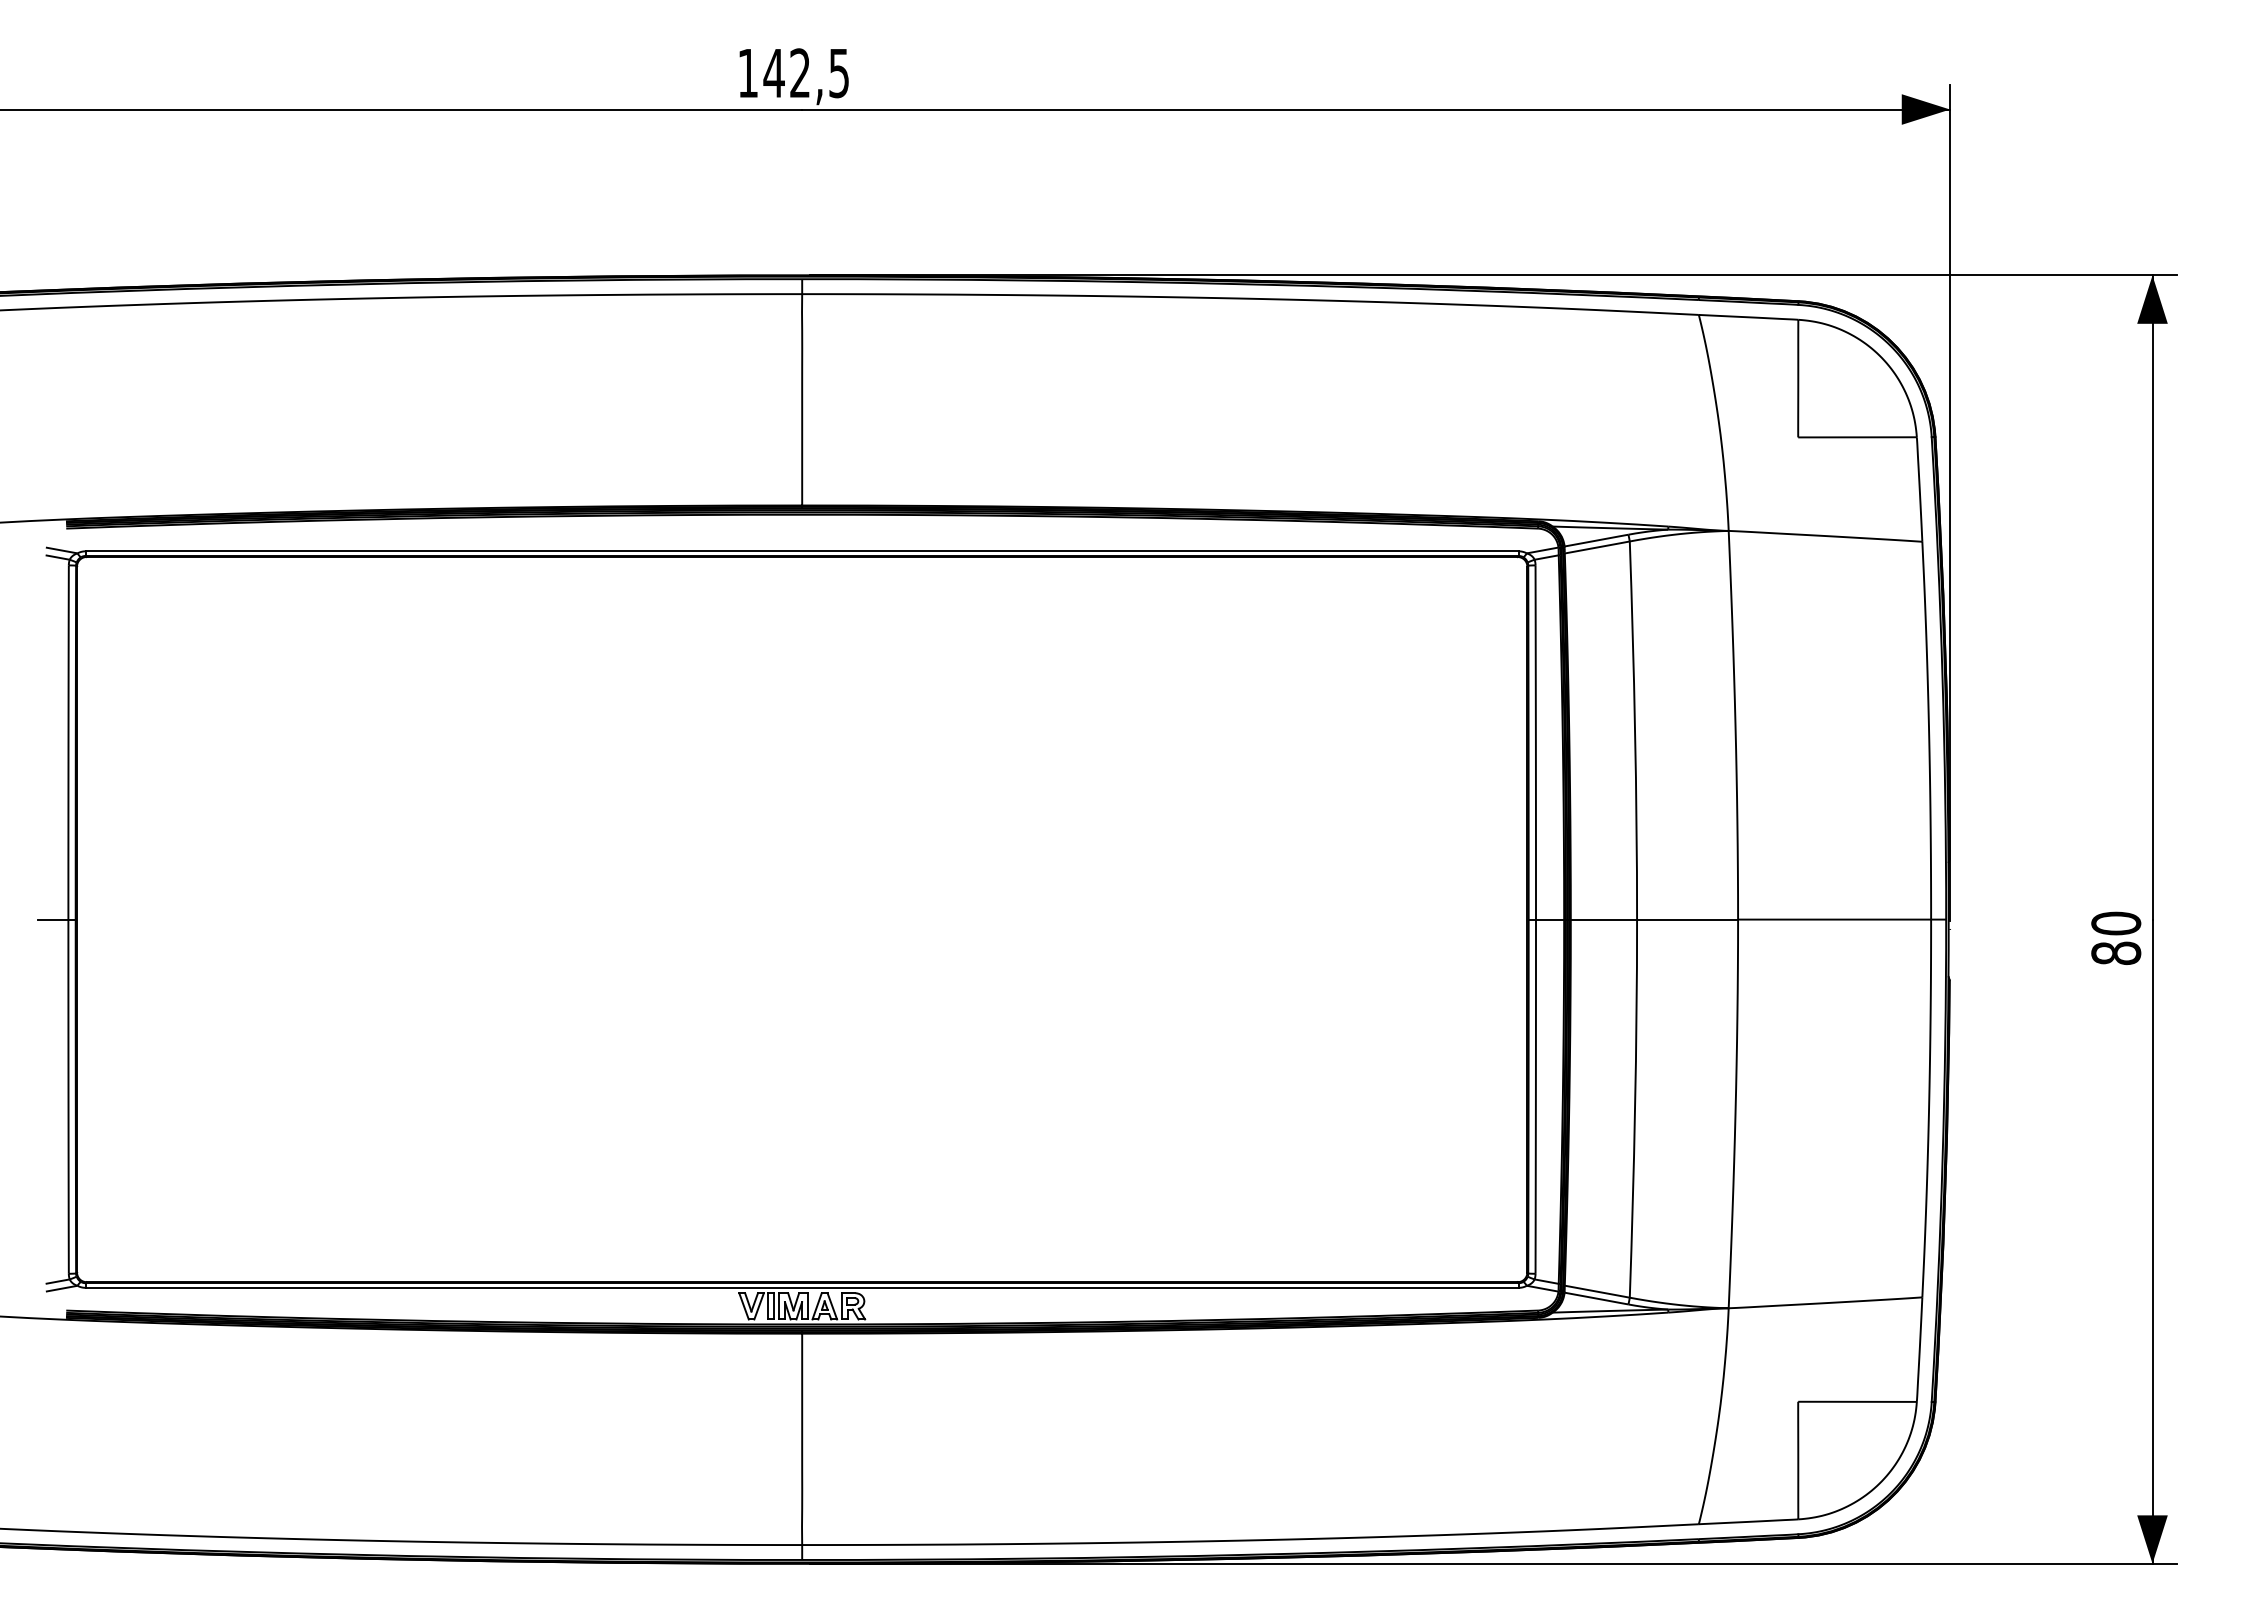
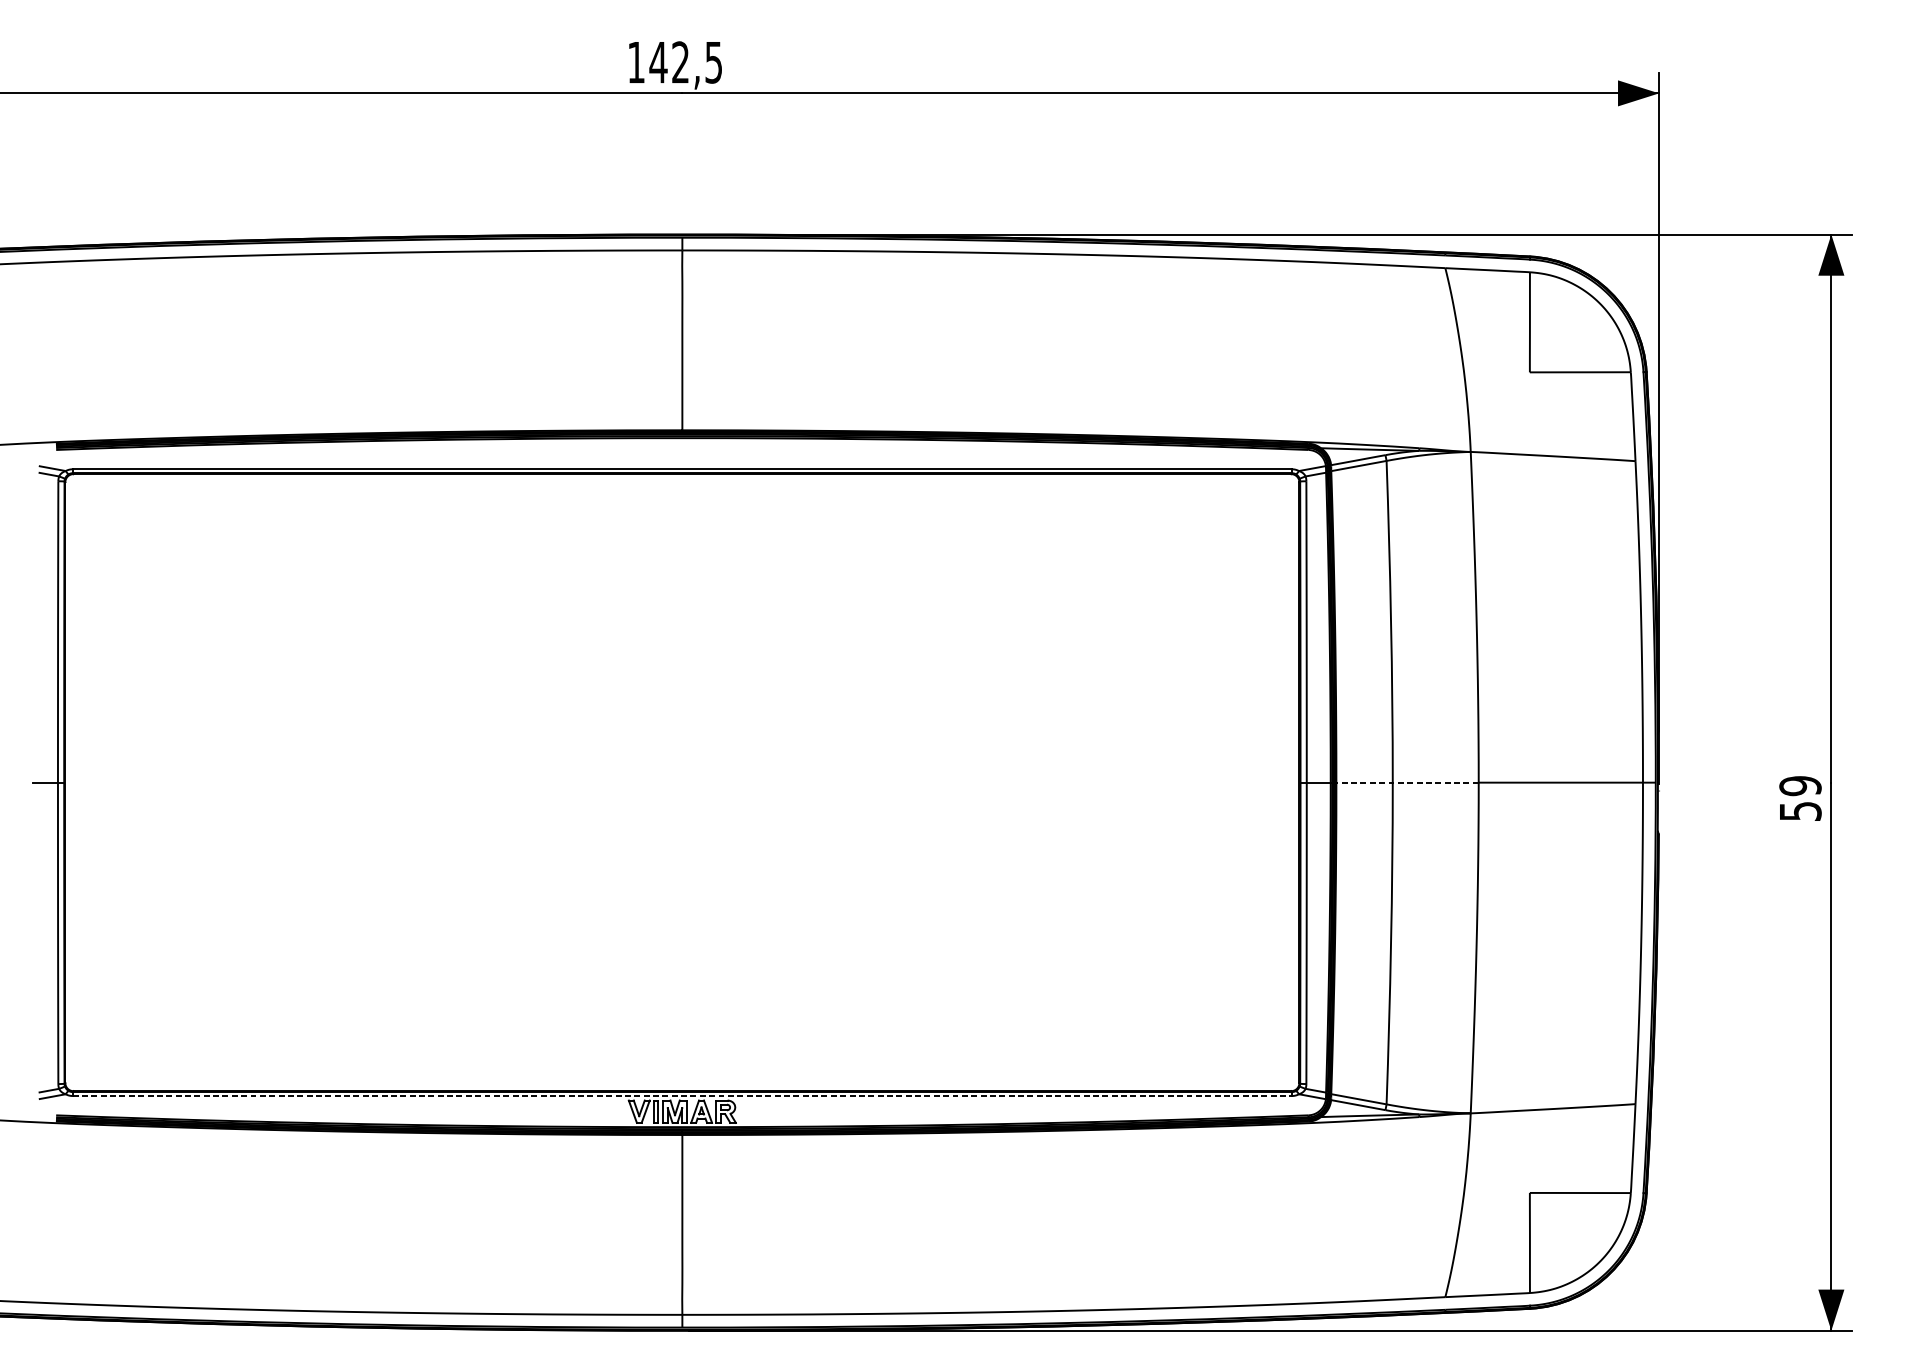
line: (1653, 919) -> (1406, 782), solid -> dashed
text: (2116, 938) -> (1800, 798), 80 -> 59
line: (802, 1287) -> (682, 1095), solid -> dashed

